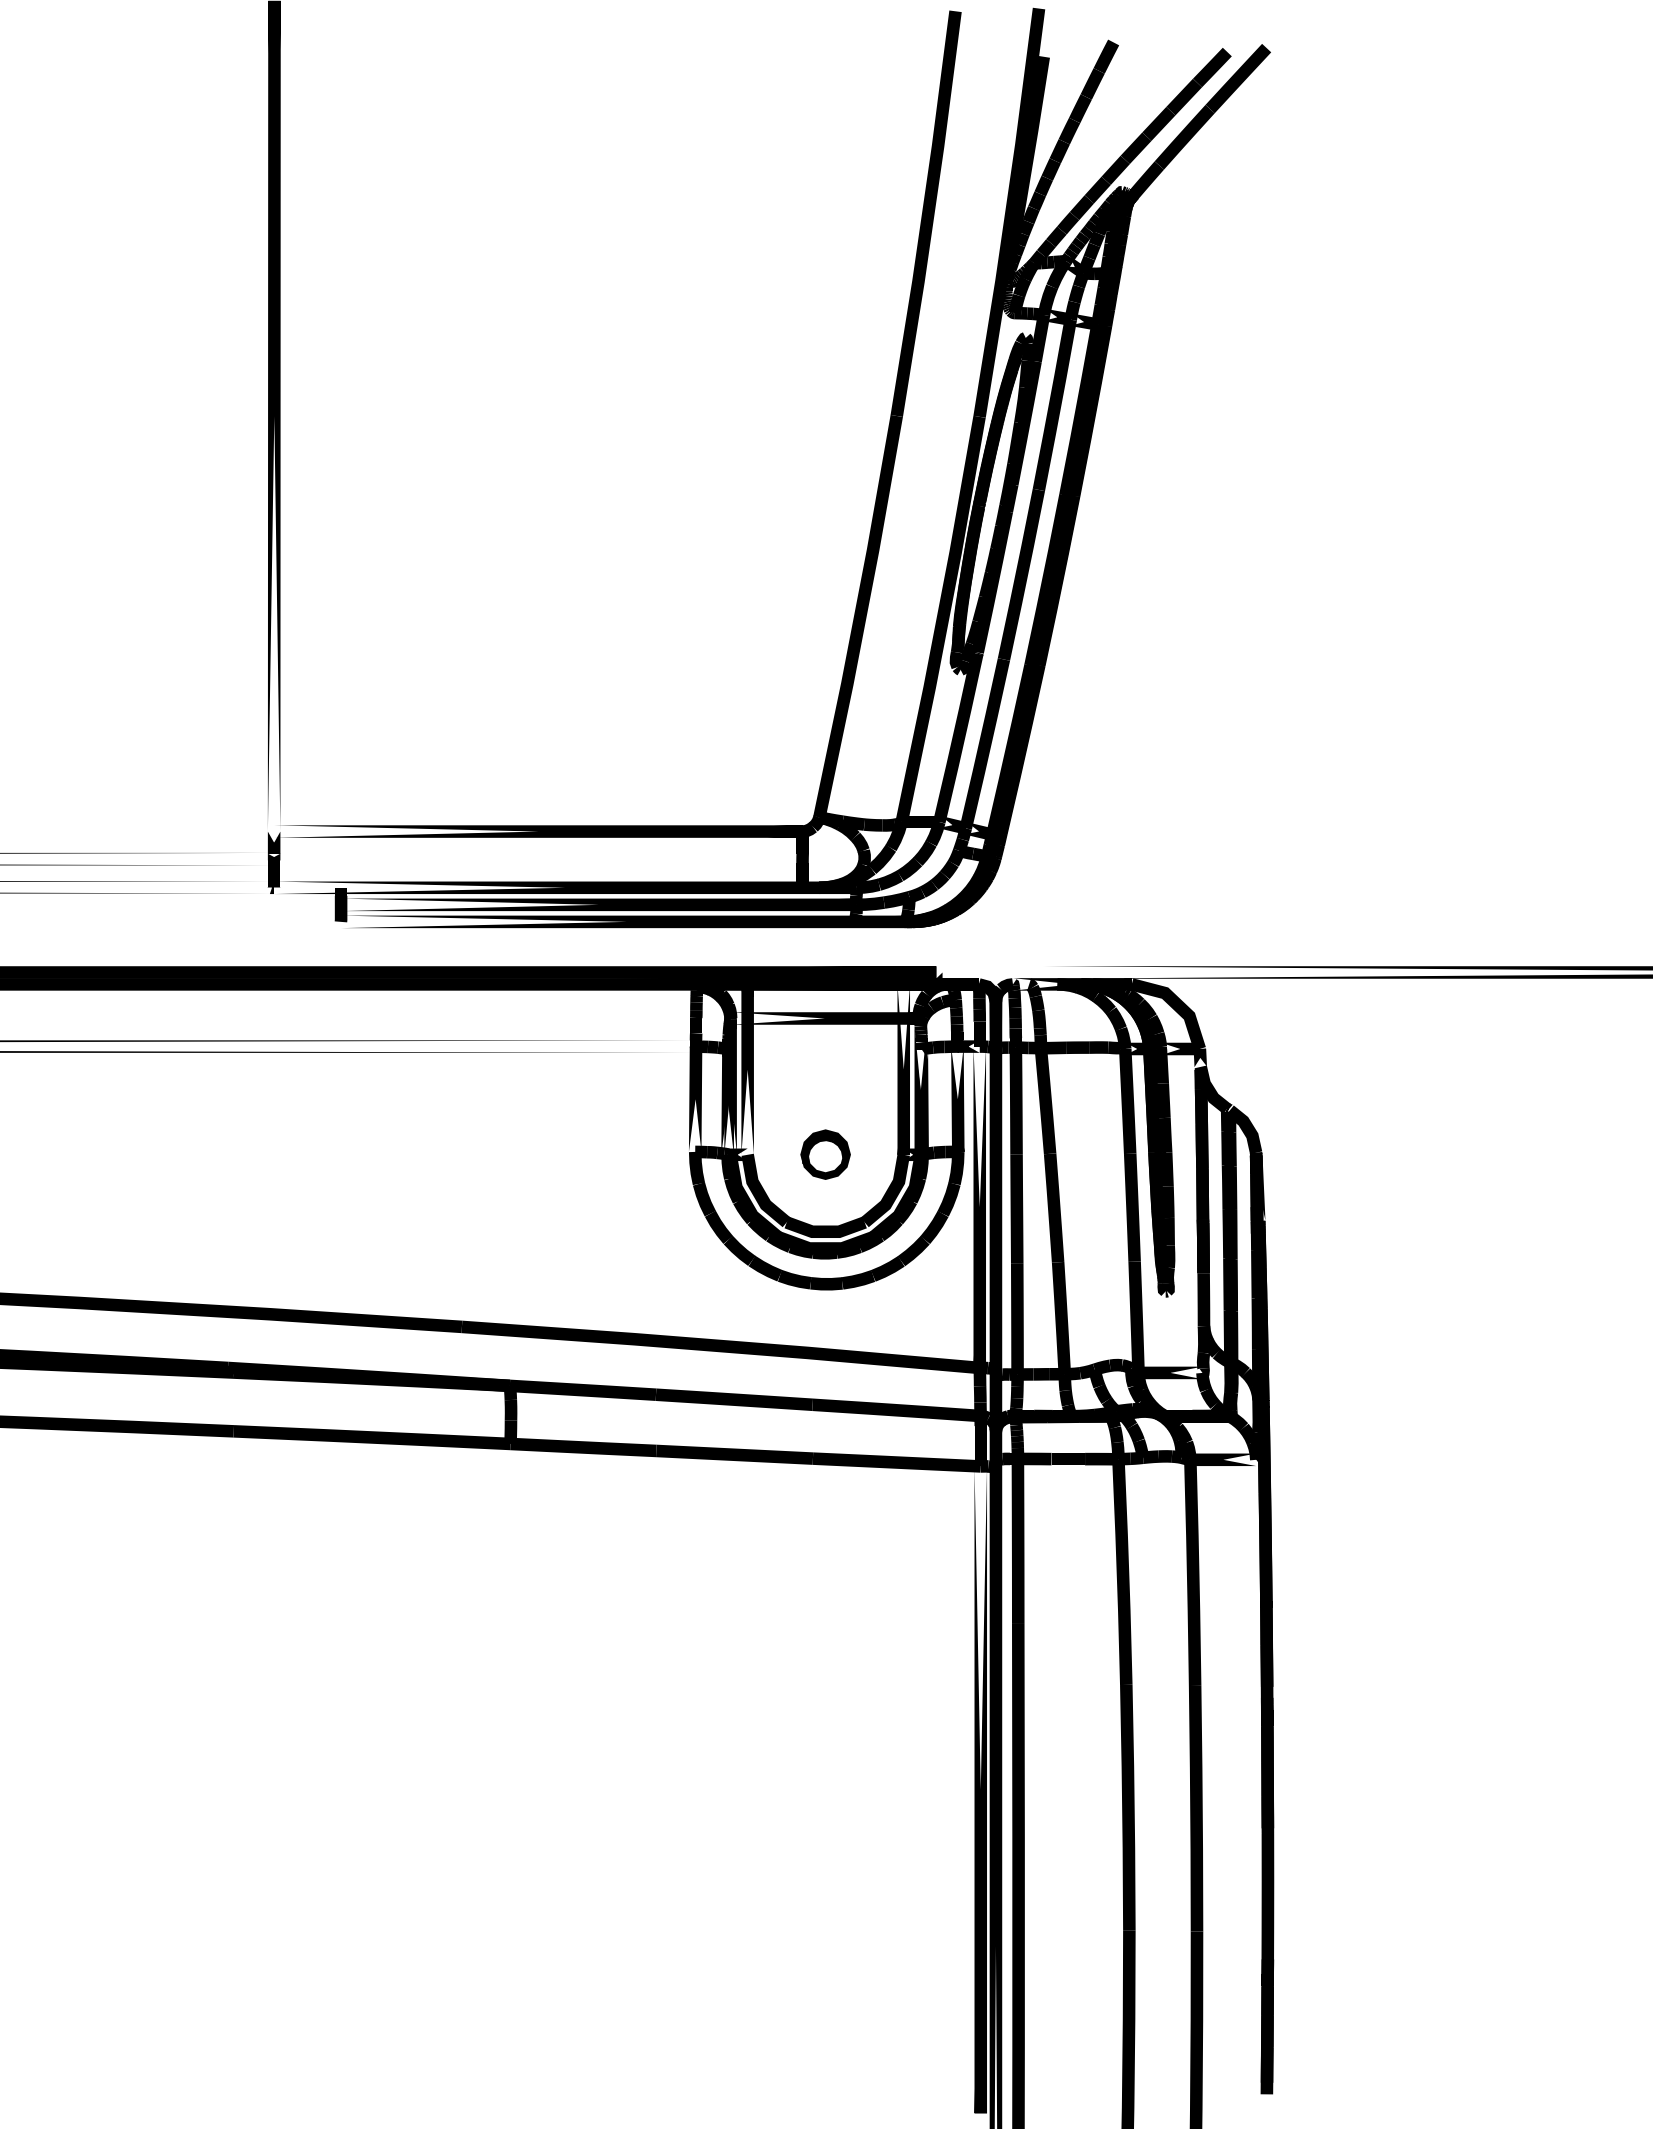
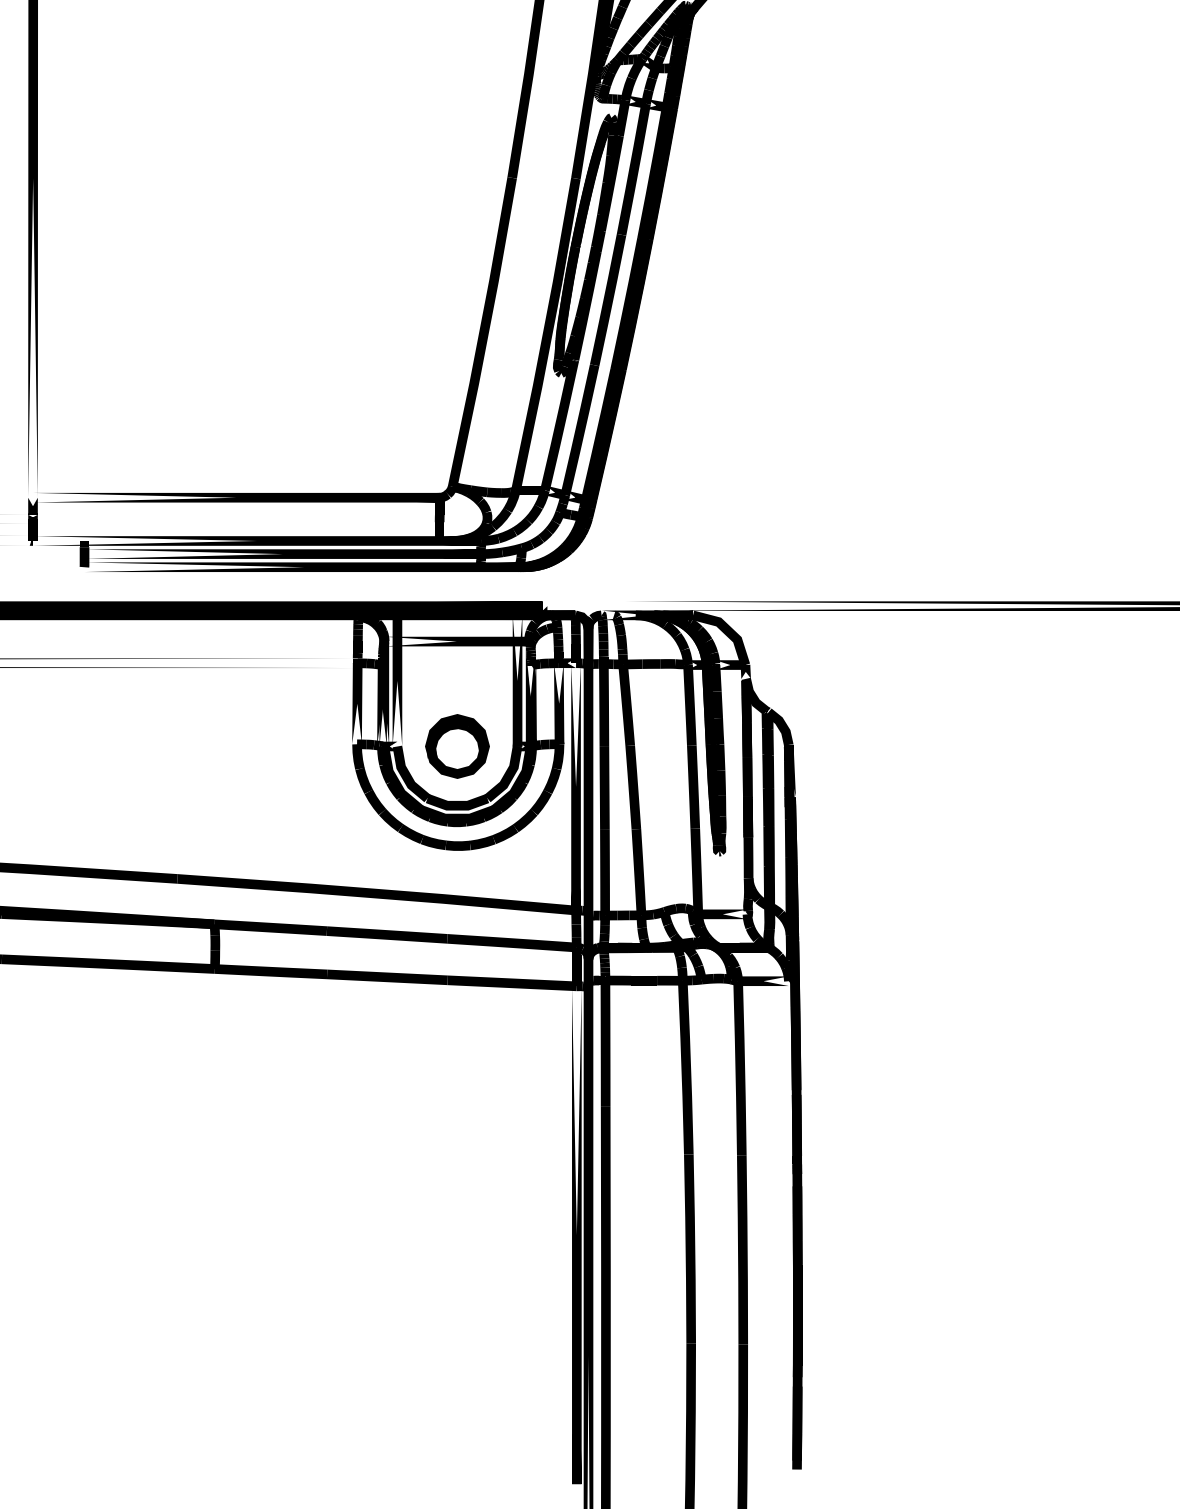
part: (825, 1154) -> (457, 746), size x1.67

